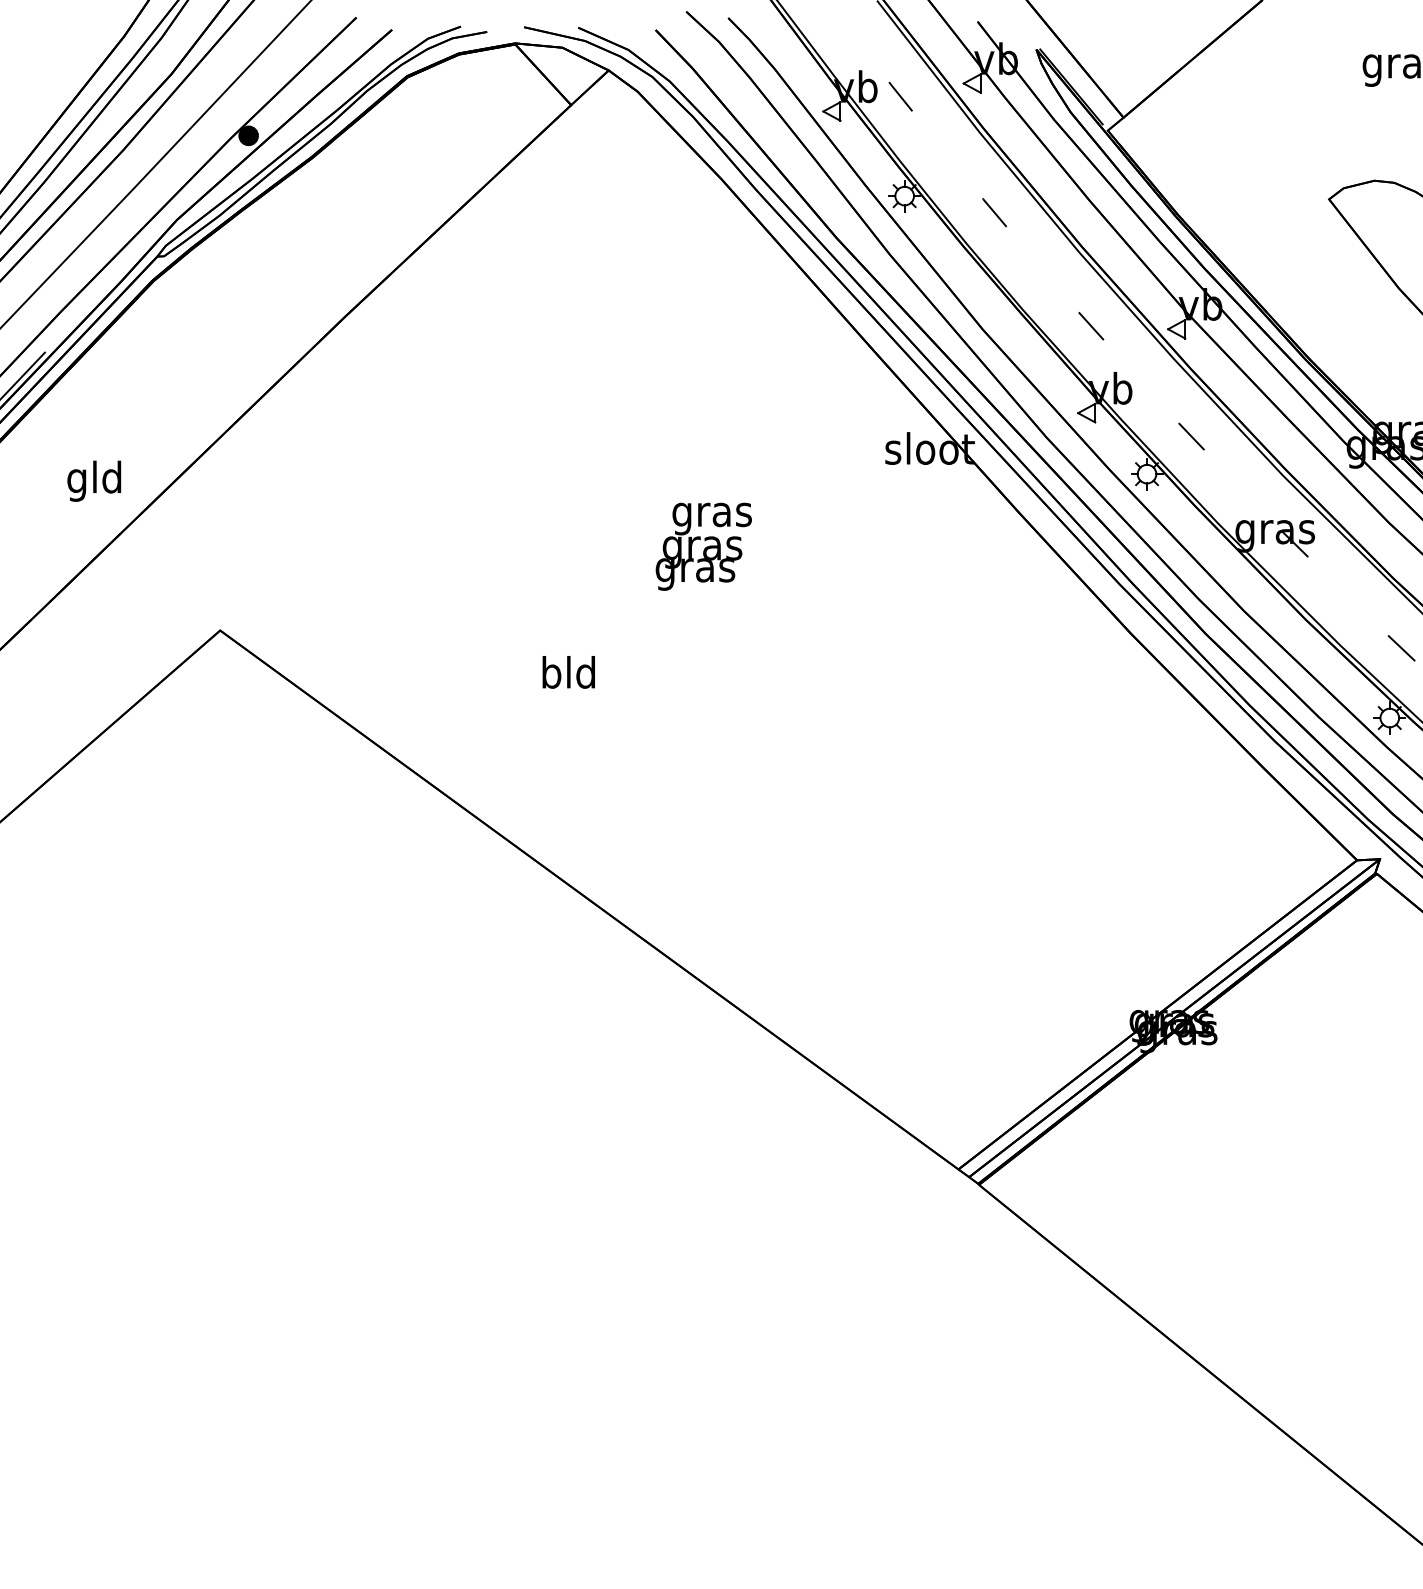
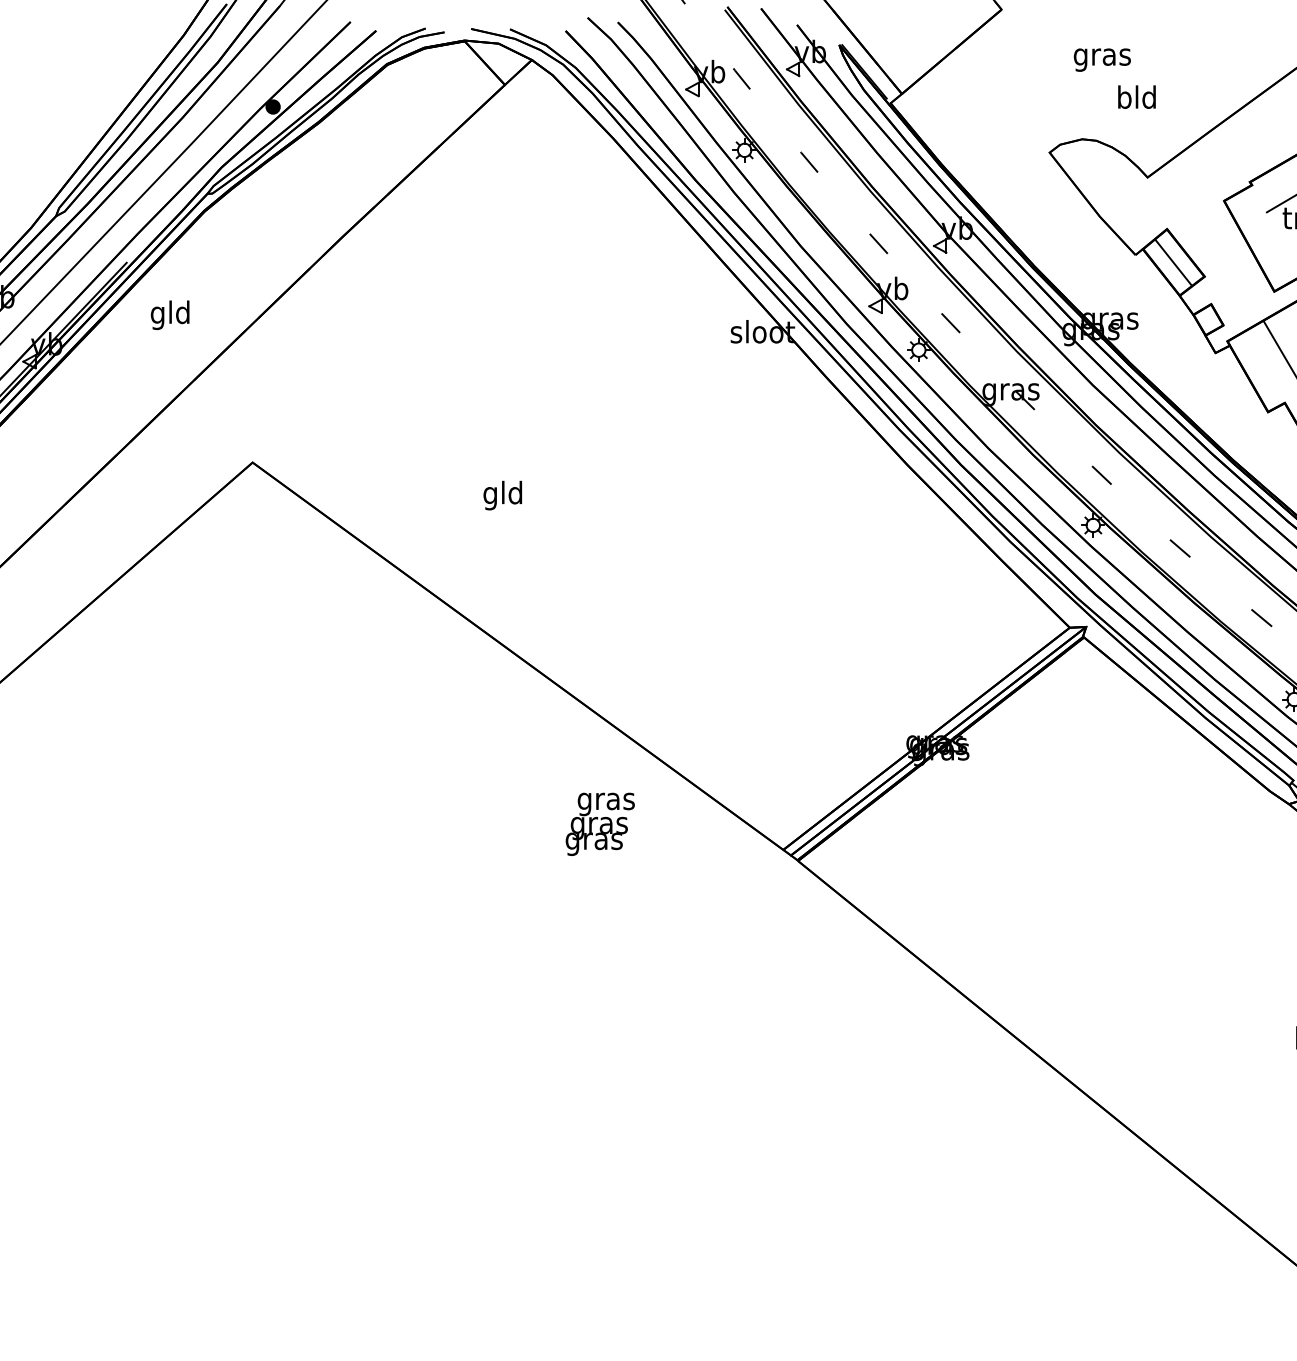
text: (93, 481) -> (169, 315), moved
text: (702, 545) -> (599, 823), moved
text: (551, 676) -> (490, 495), bld -> gld

